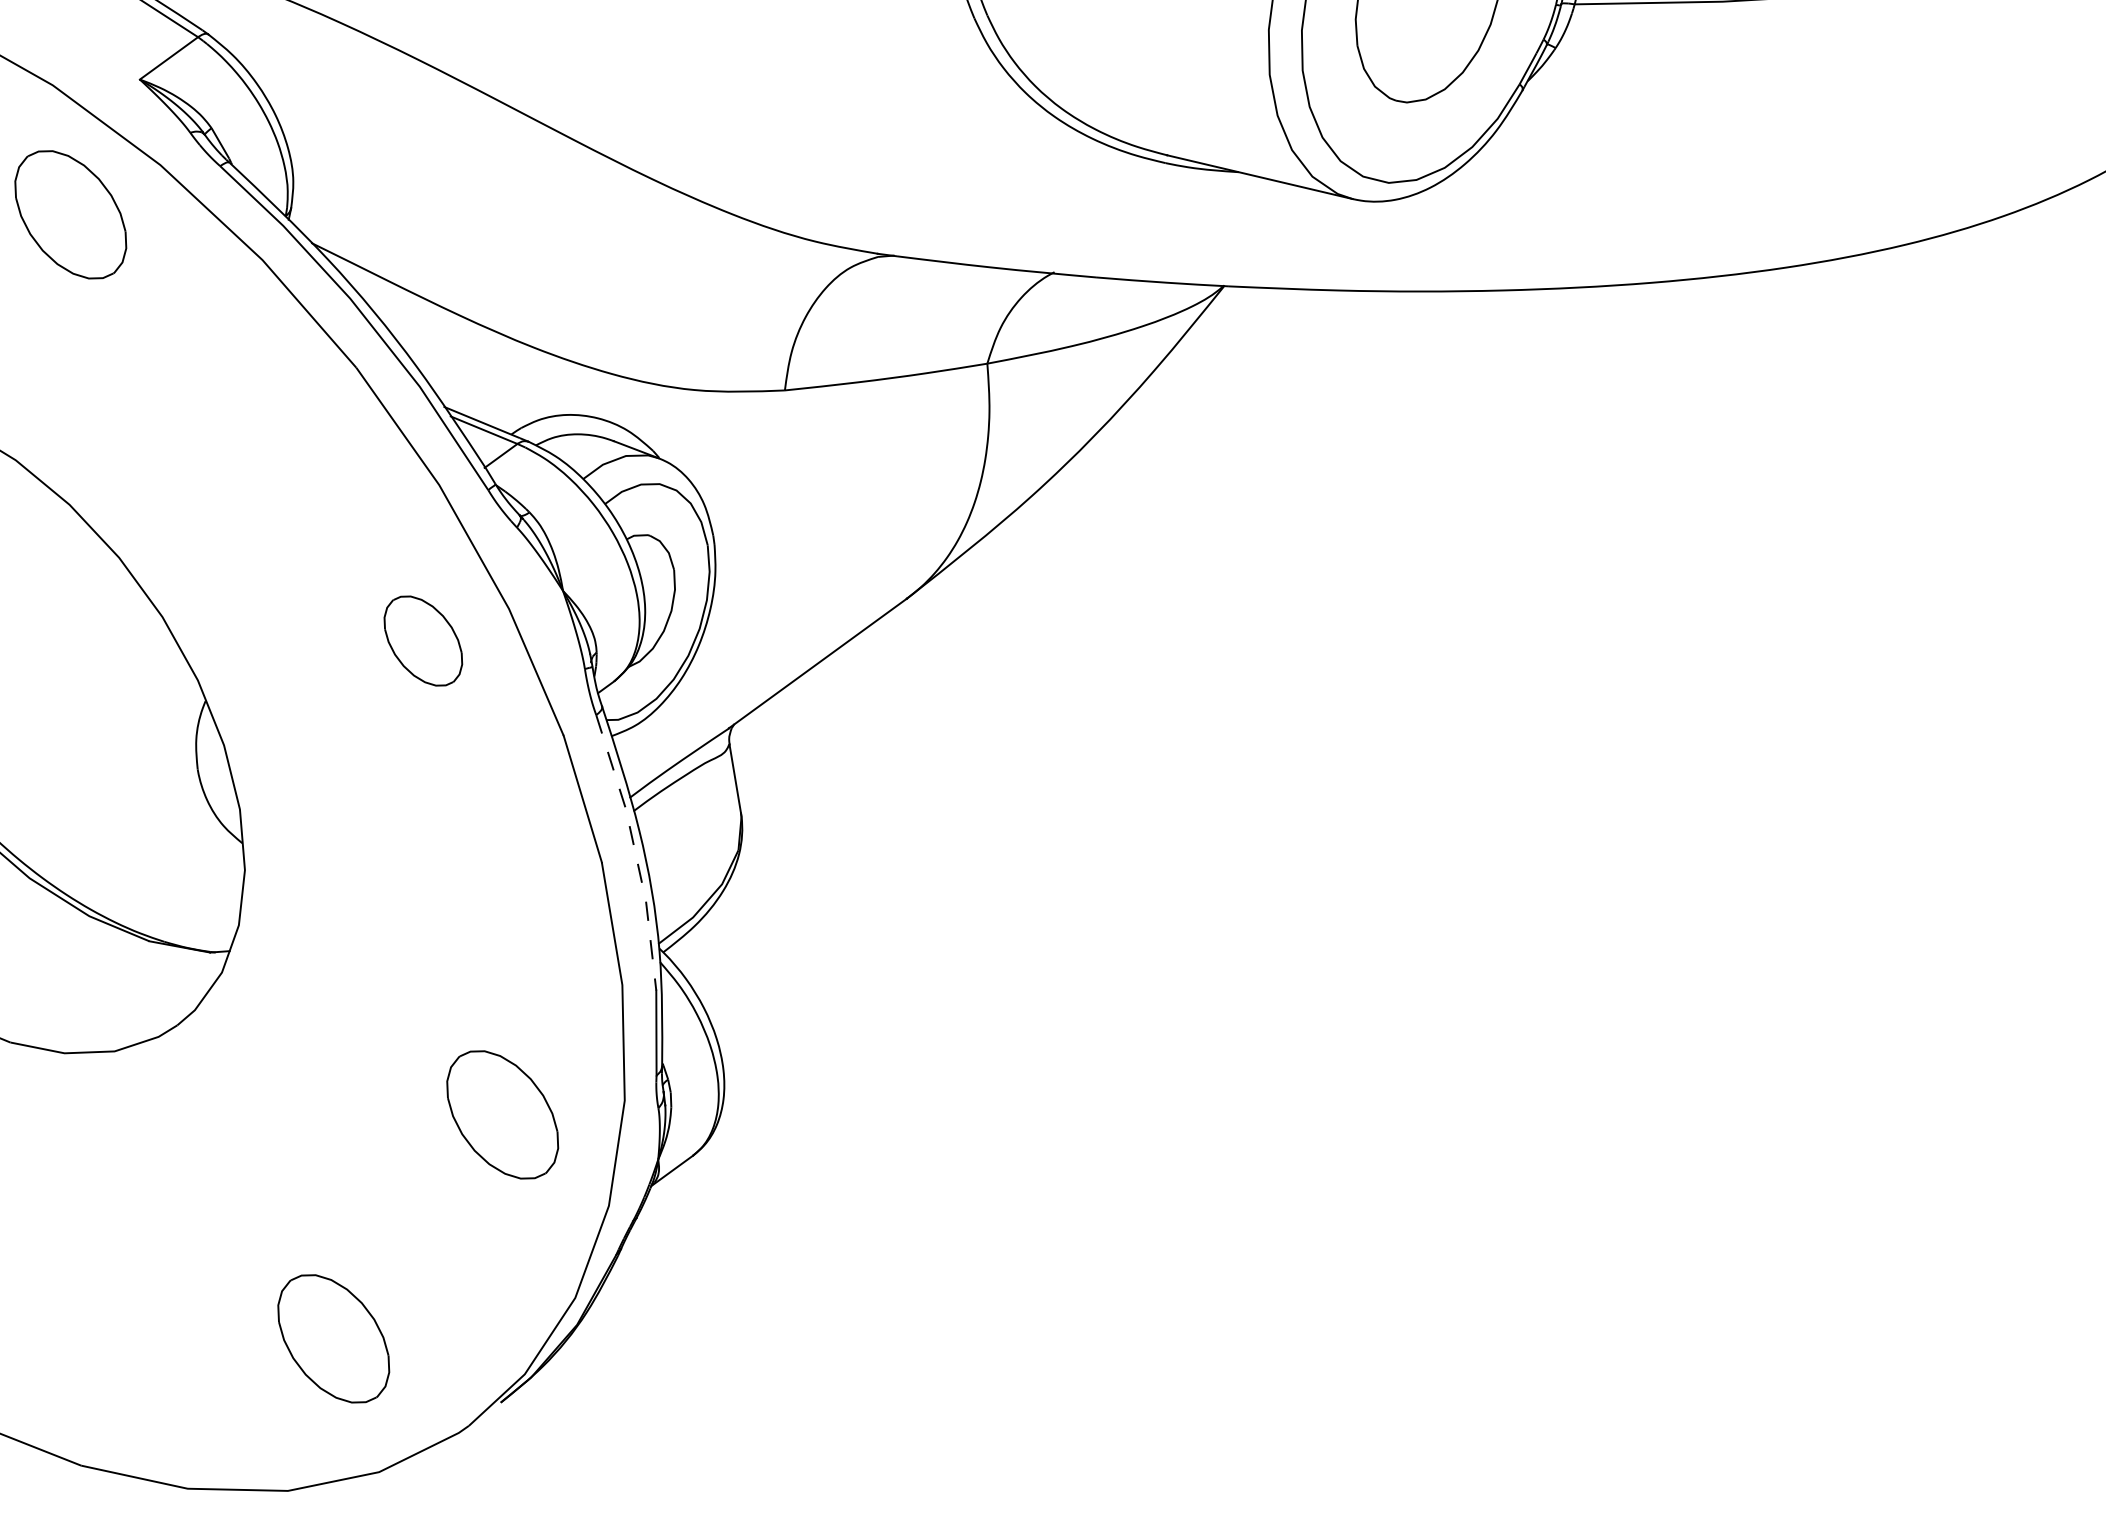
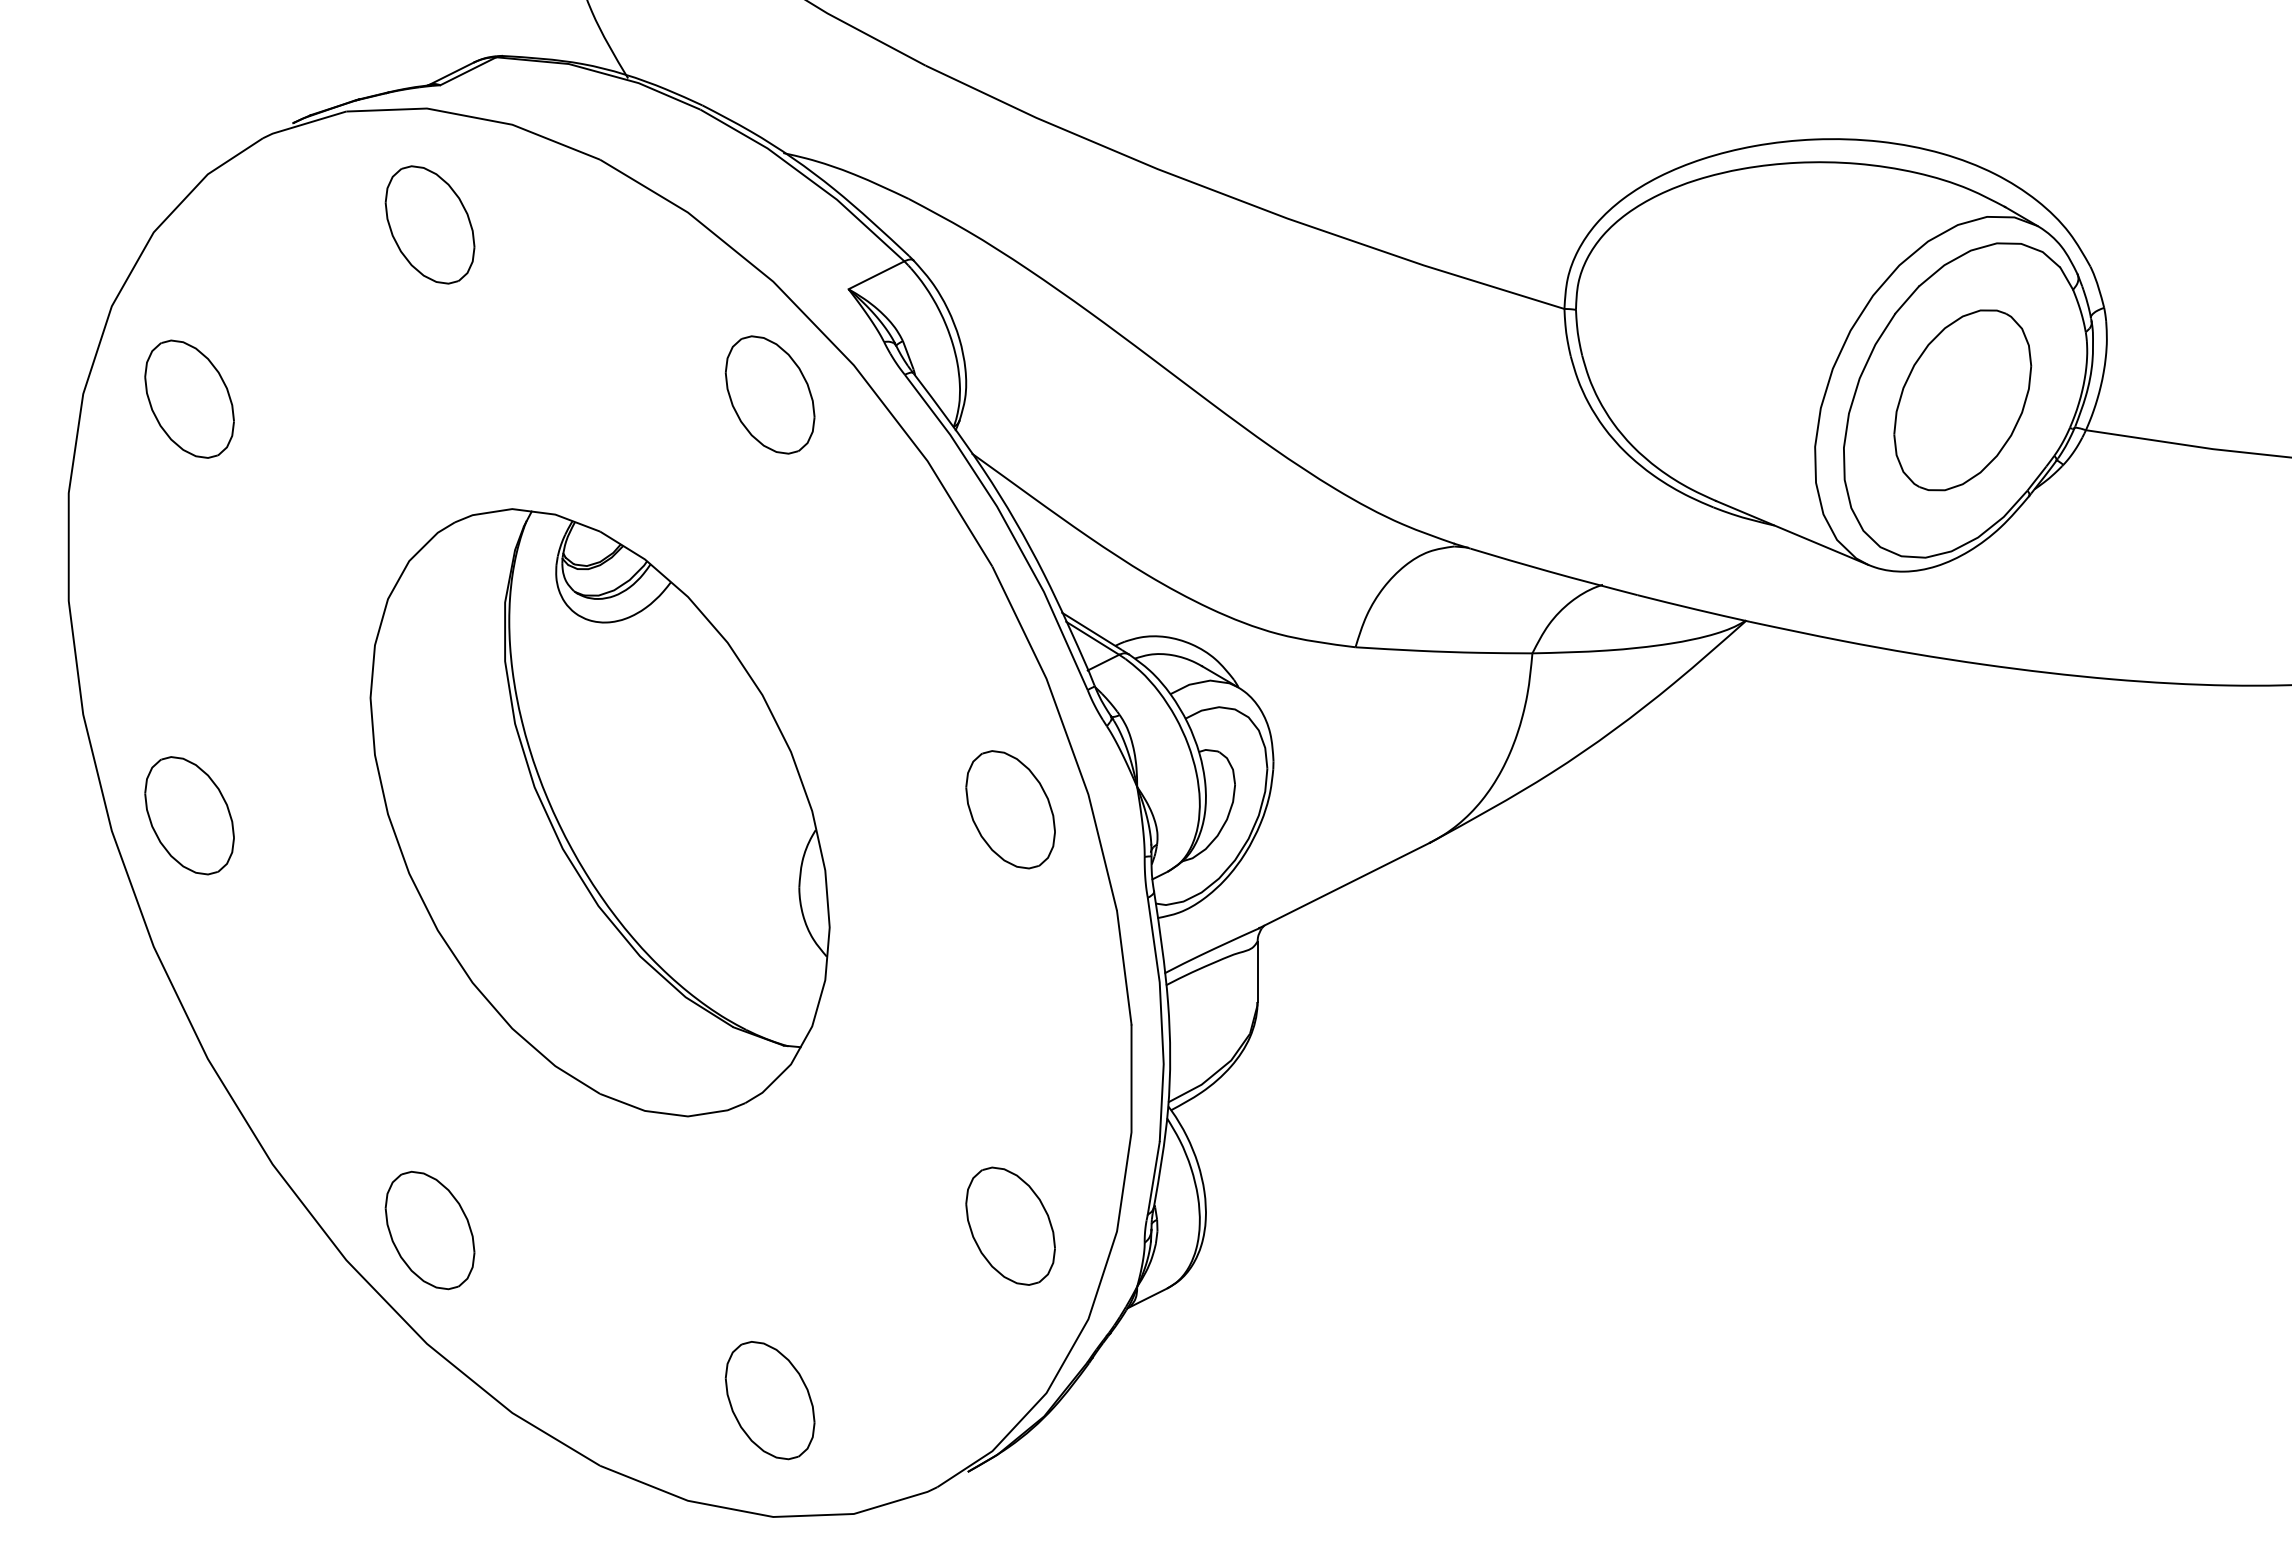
part: (423, 640) -> (1010, 809), size x1.43
line: (635, 850) -> (1161, 1019), dashed -> solid
part: (332, 1338) -> (769, 1400), moved

